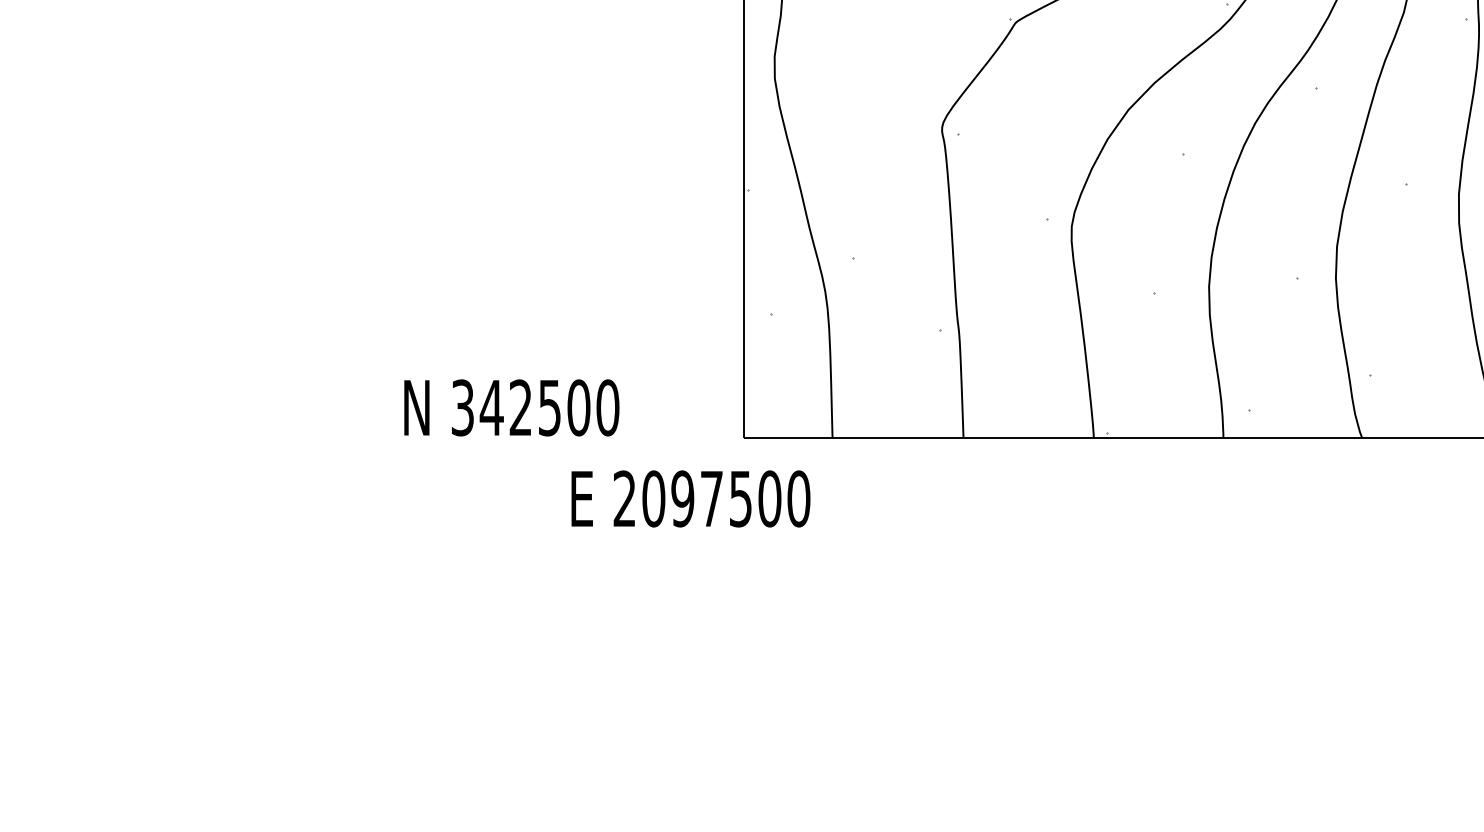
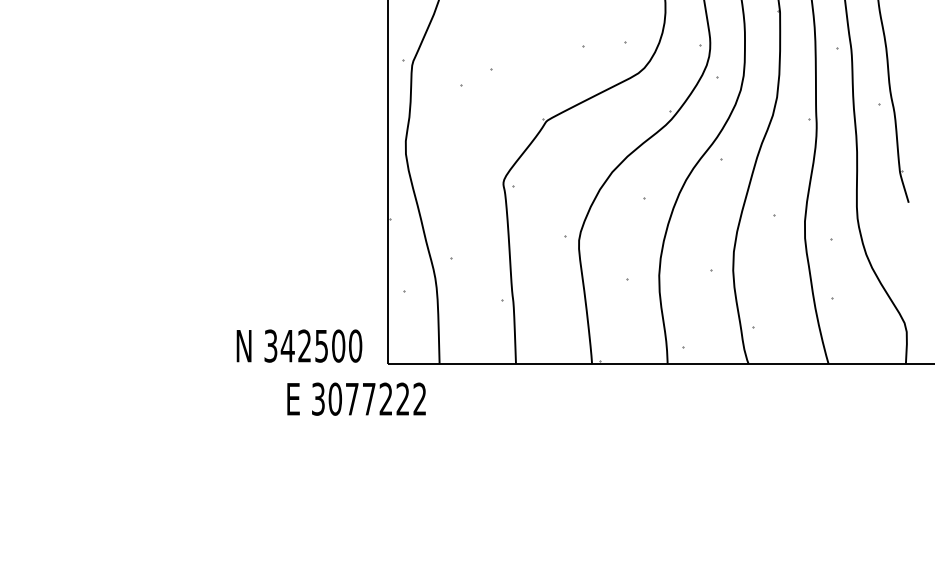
text: (511, 406) -> (299, 345), moved
text: (712, 497) -> (369, 398), 2097500 -> 3077222

